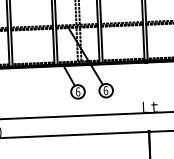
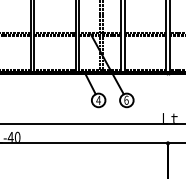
text: (77, 90) -> (98, 99), 6 -> 4

